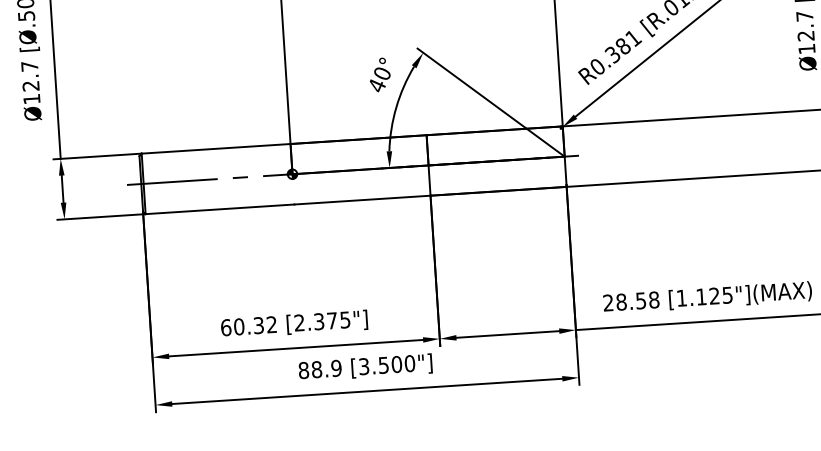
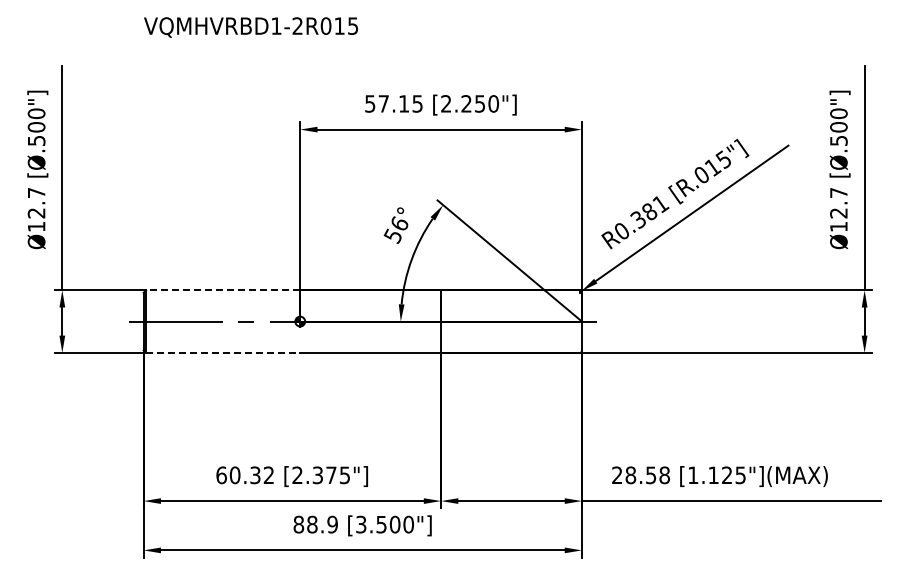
text: (378, 79) -> (395, 229), 40° -> 56°
line: (215, 149) -> (222, 290), solid -> dashed
line: (220, 208) -> (223, 352), solid -> dashed

